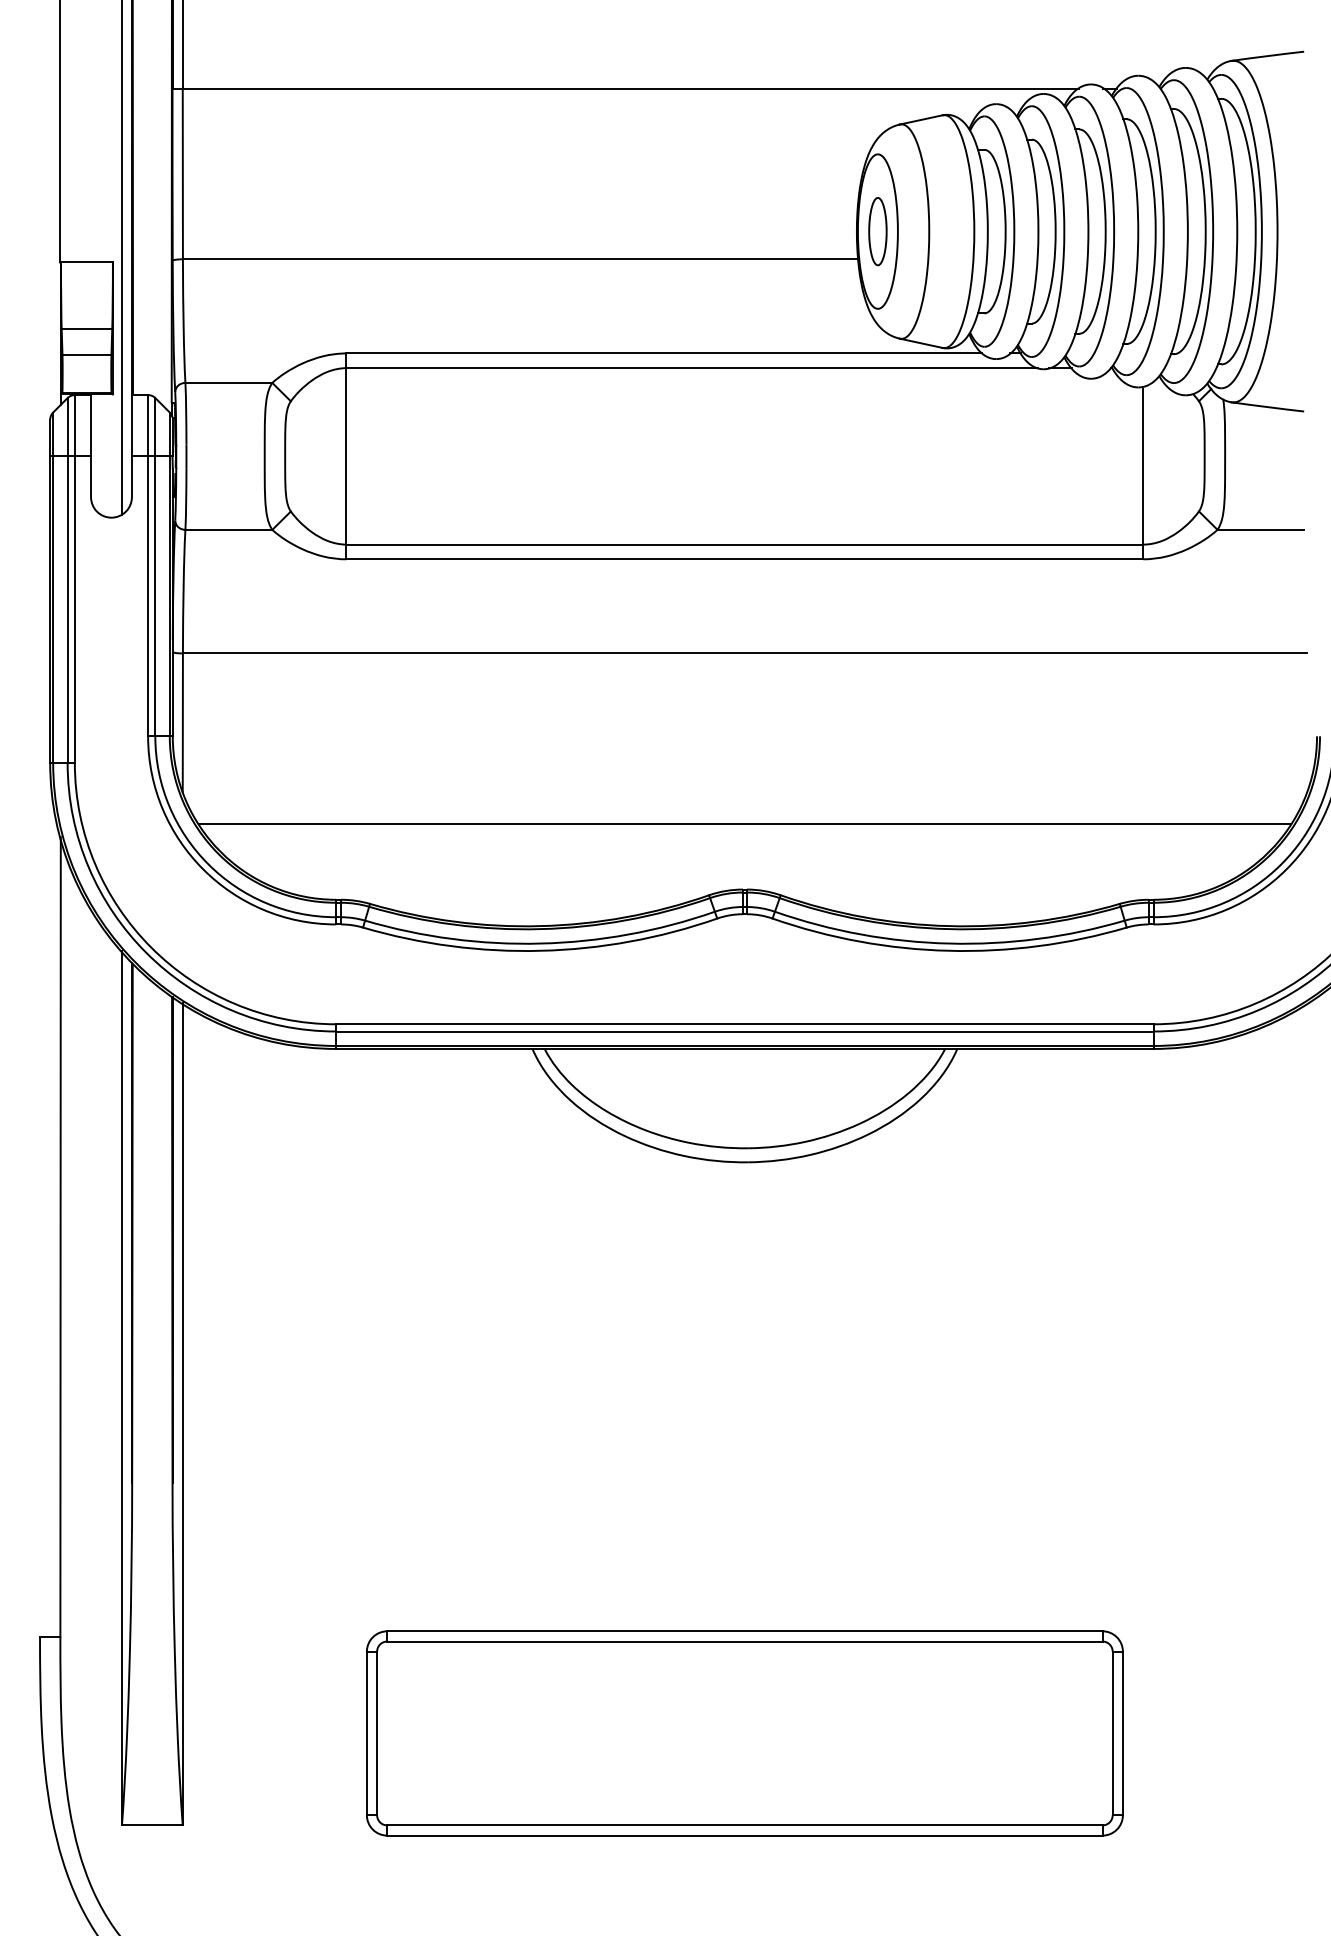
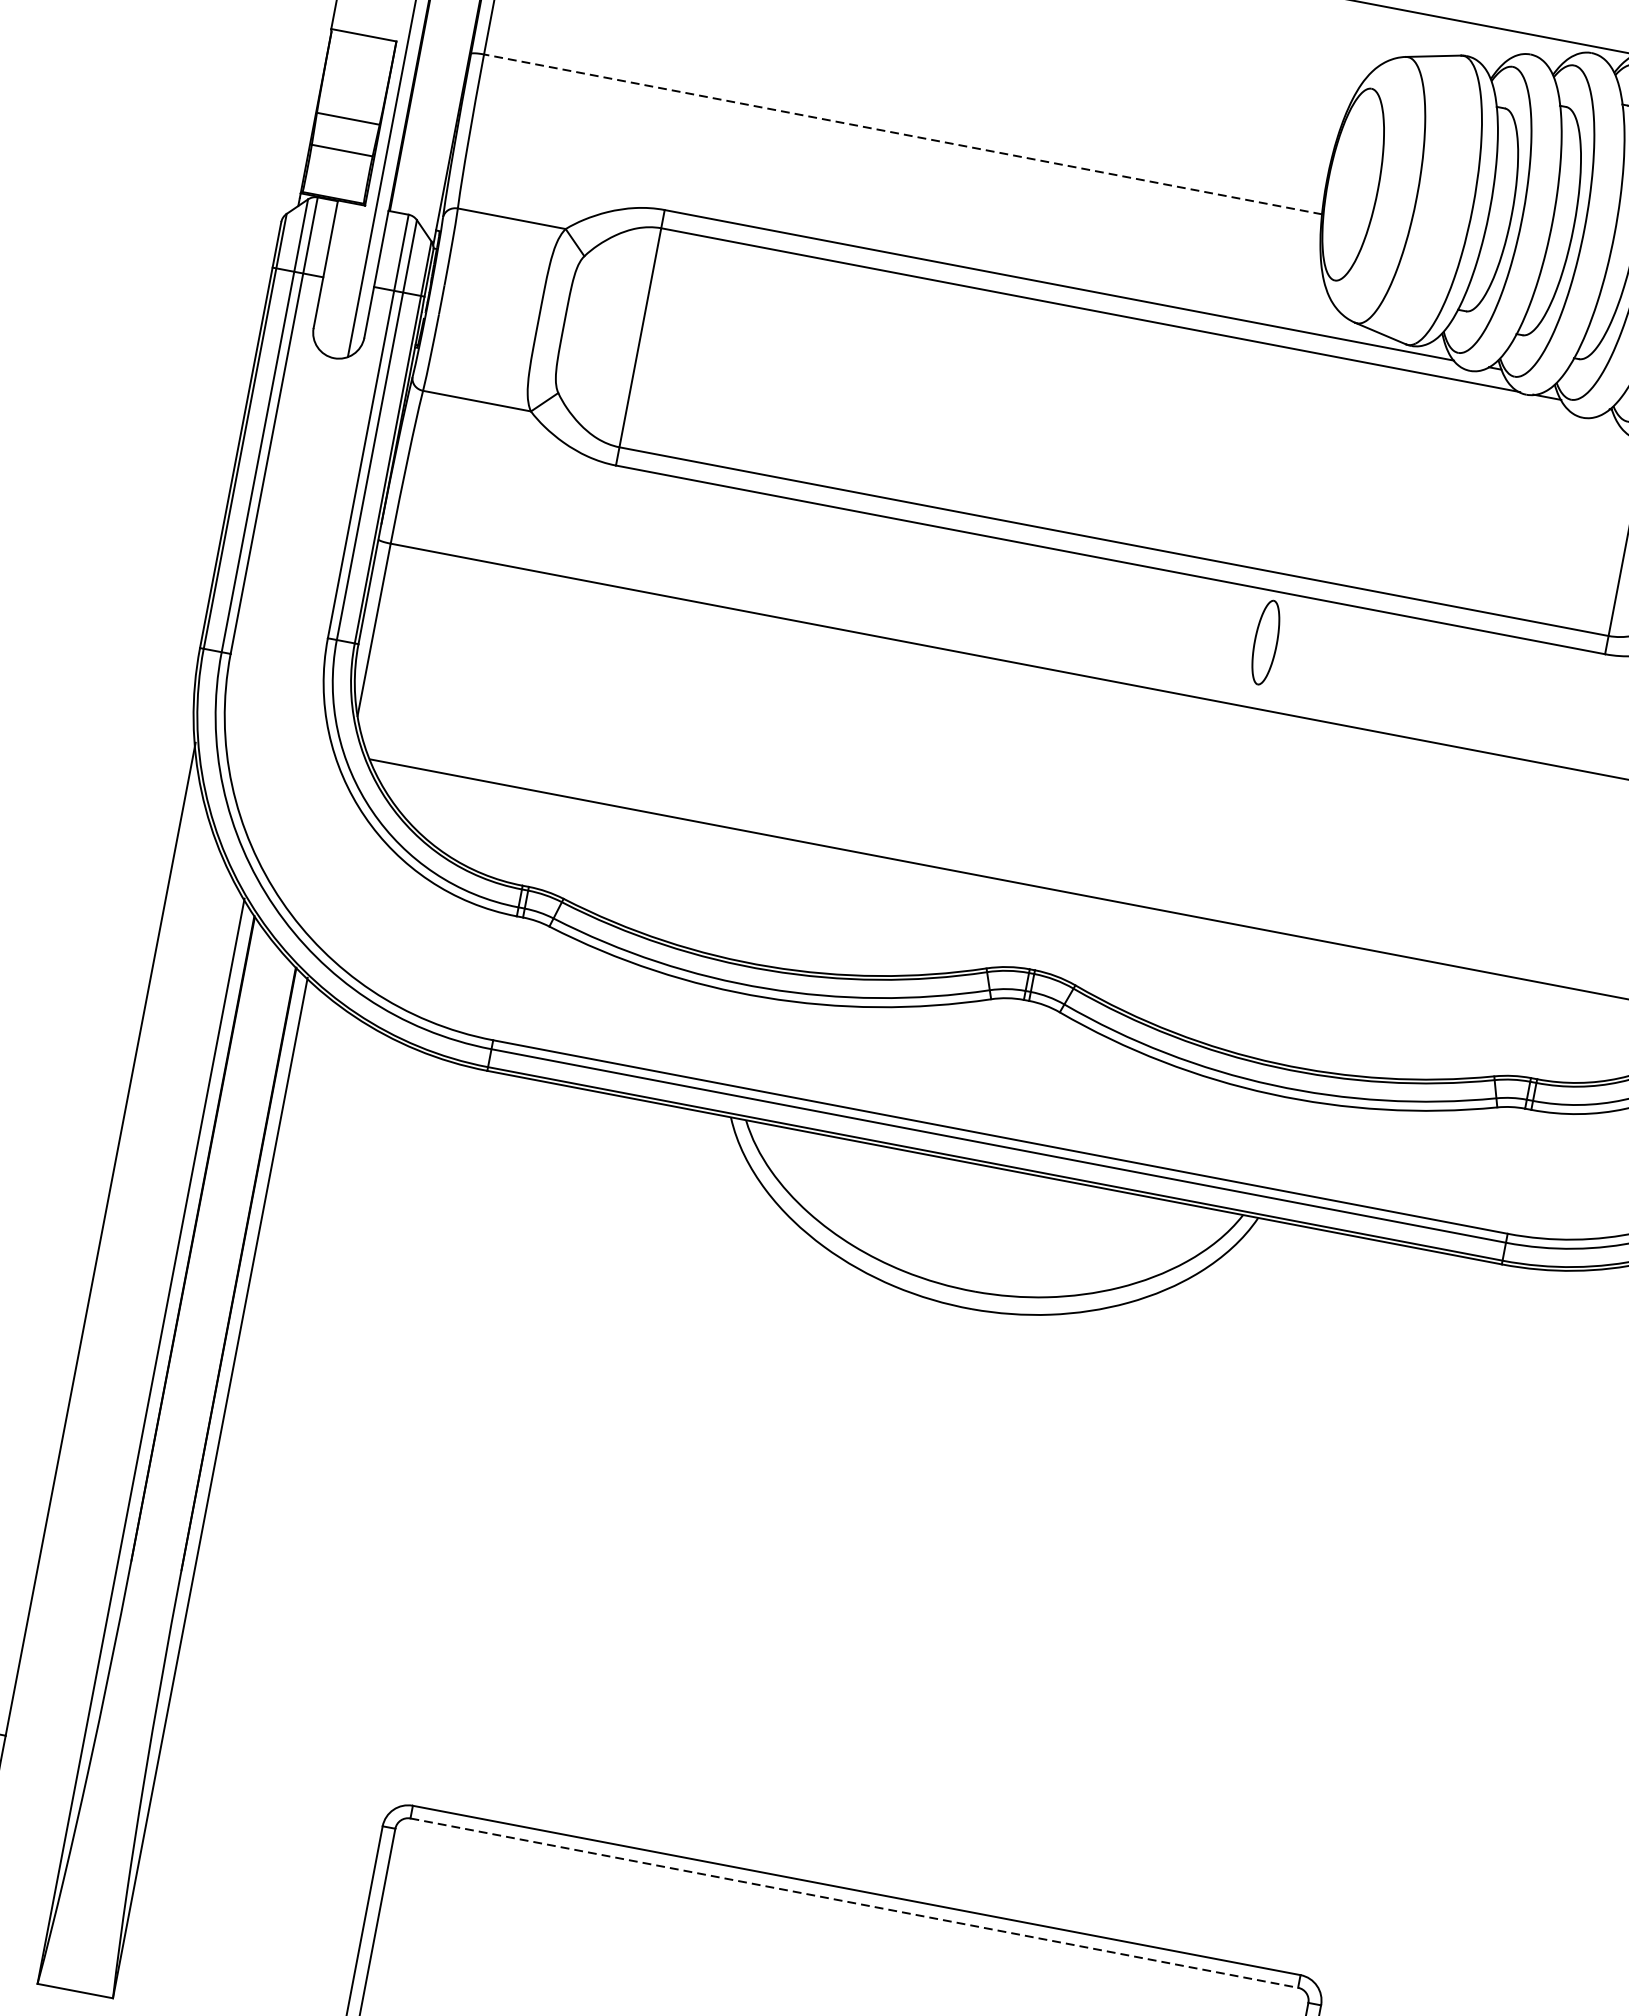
part: (877, 231) -> (1265, 642), moved
line: (520, 259) -> (902, 134), solid -> dashed
line: (744, 1641) -> (853, 1903), solid -> dashed

